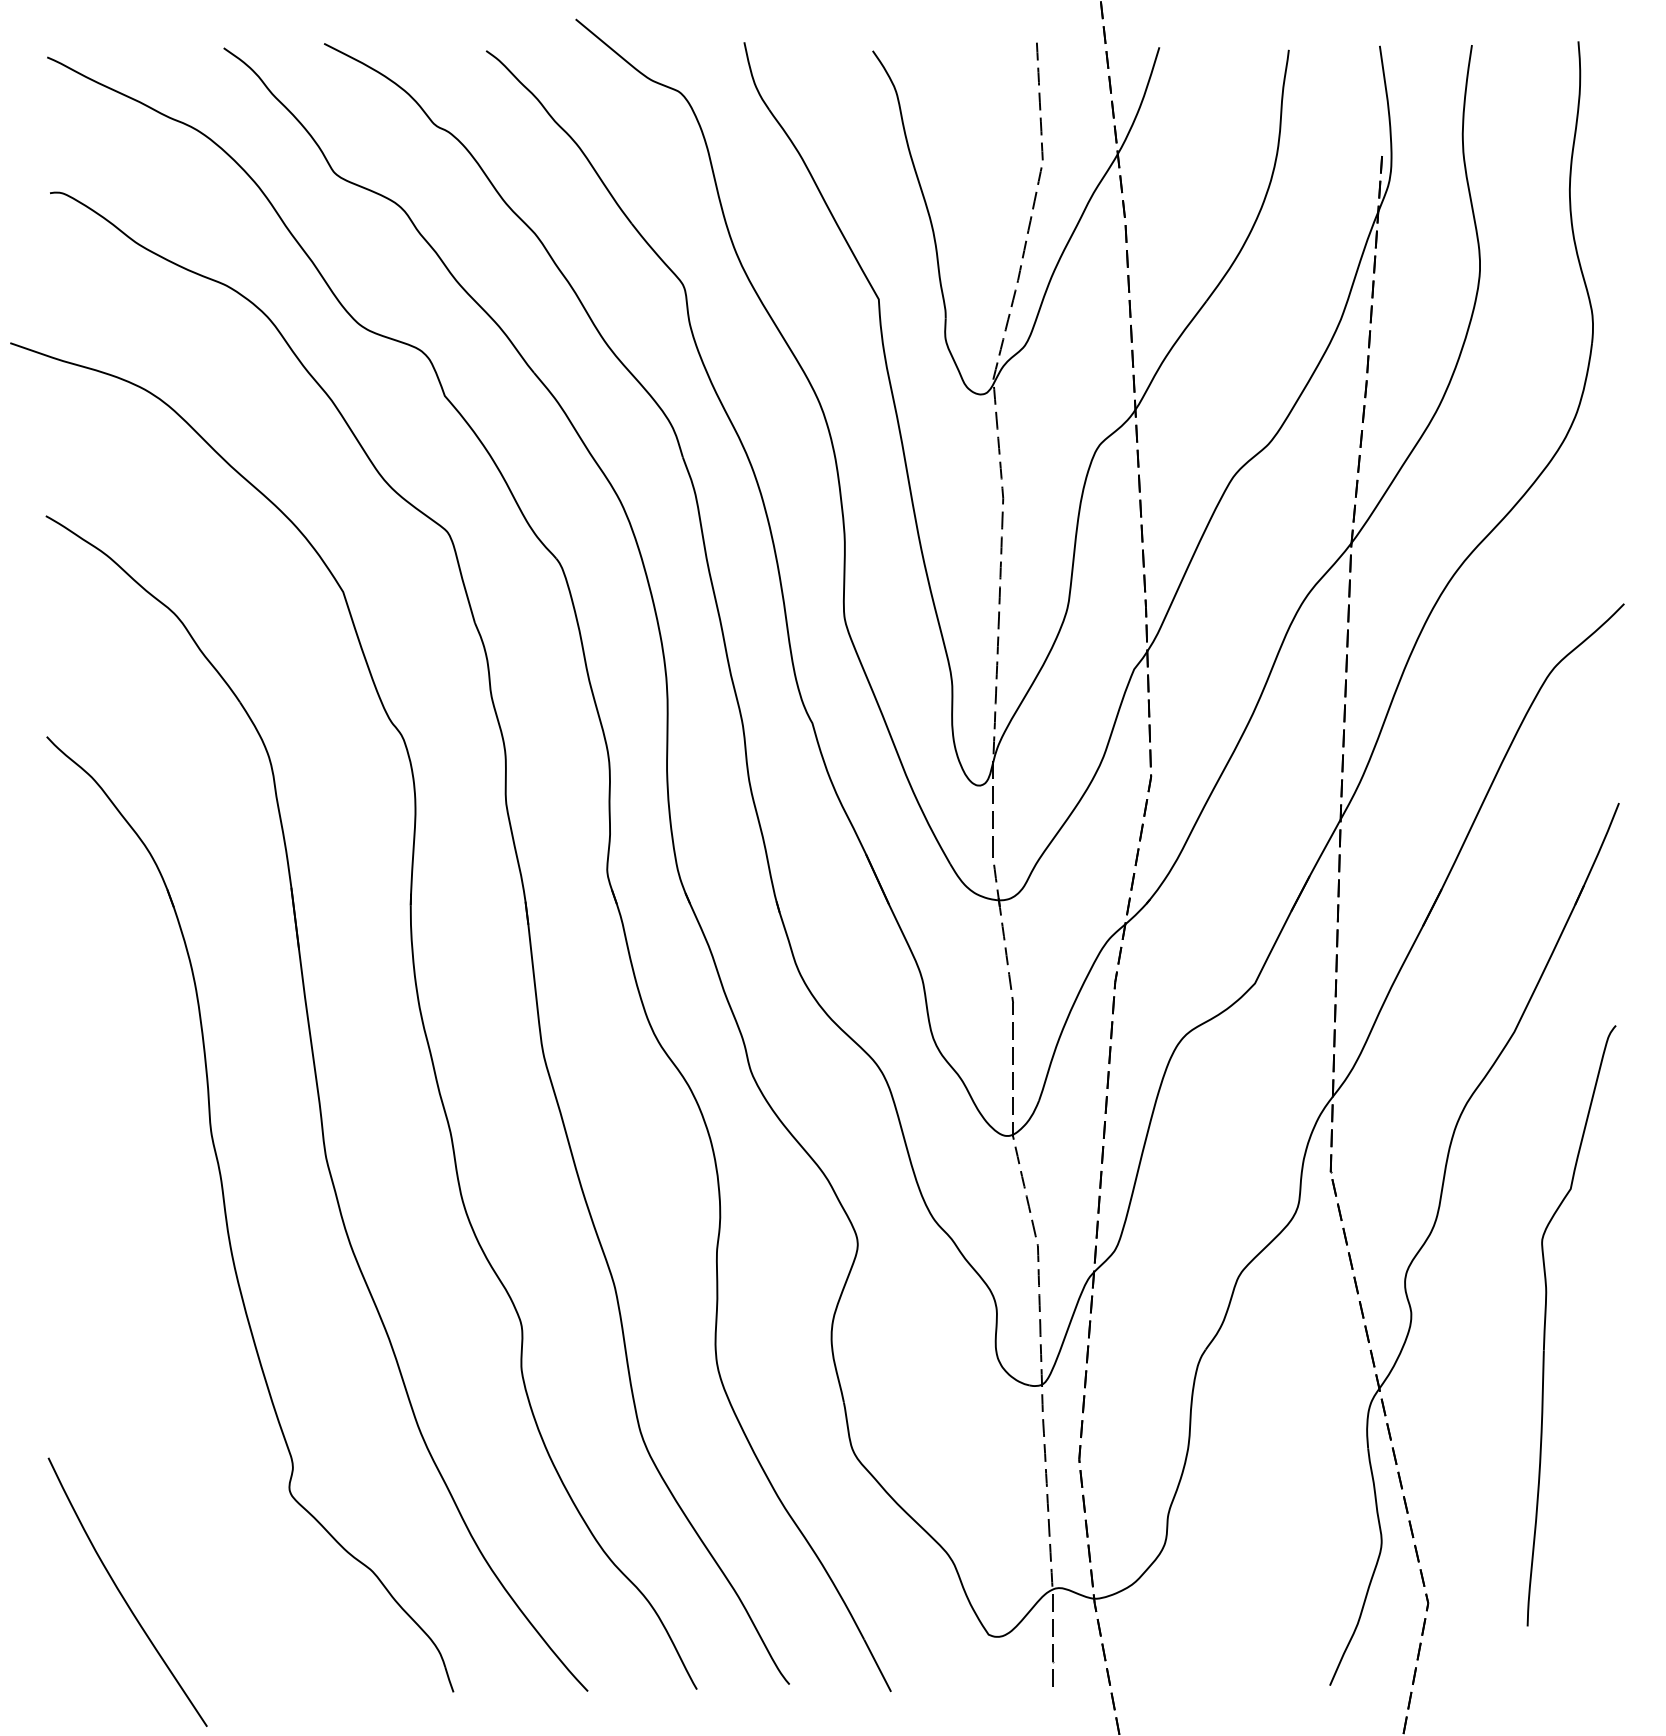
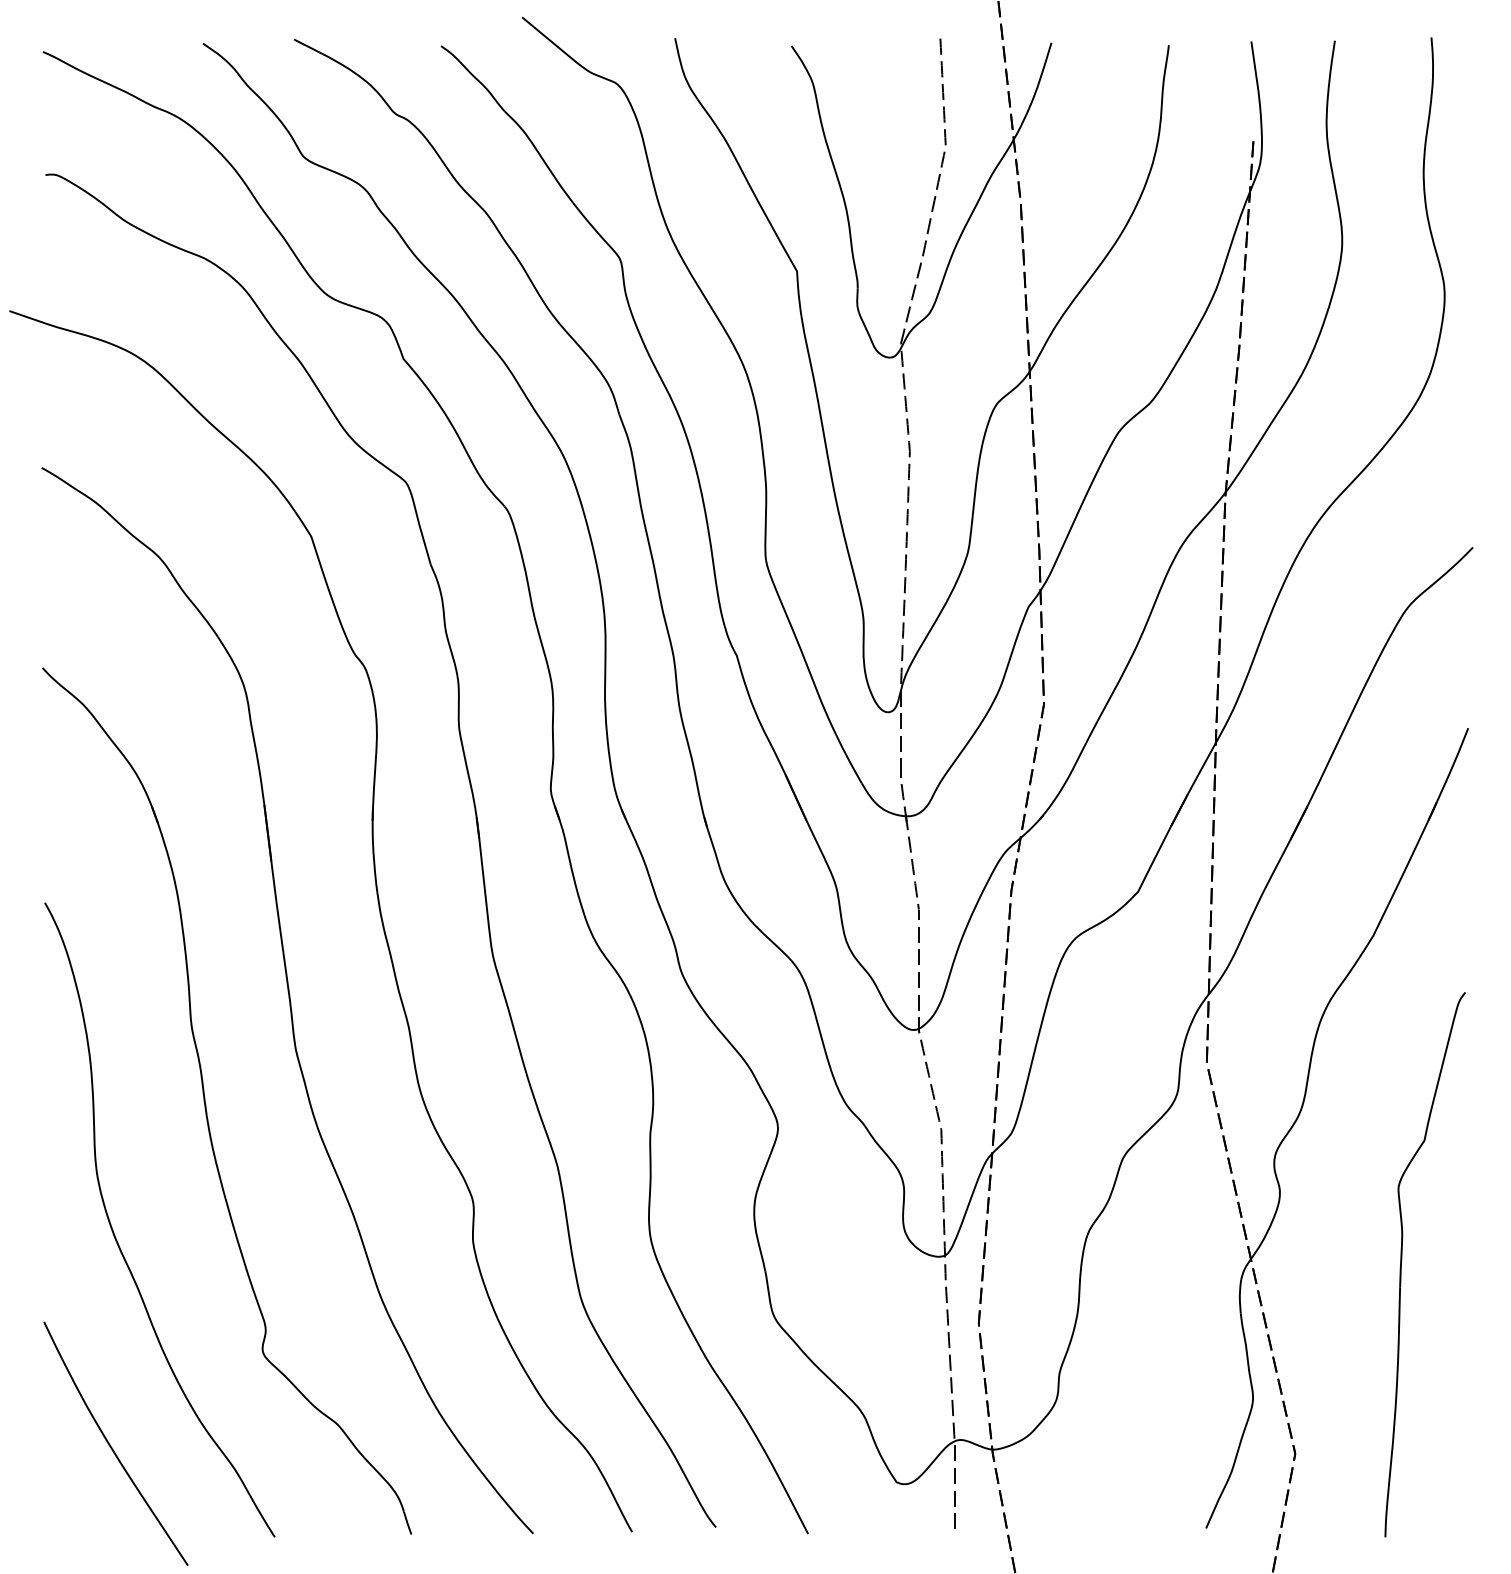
part: (1546, 1318) -> (1402, 1258), moved
curve: (128, 1365) -> (116, 1238), added

